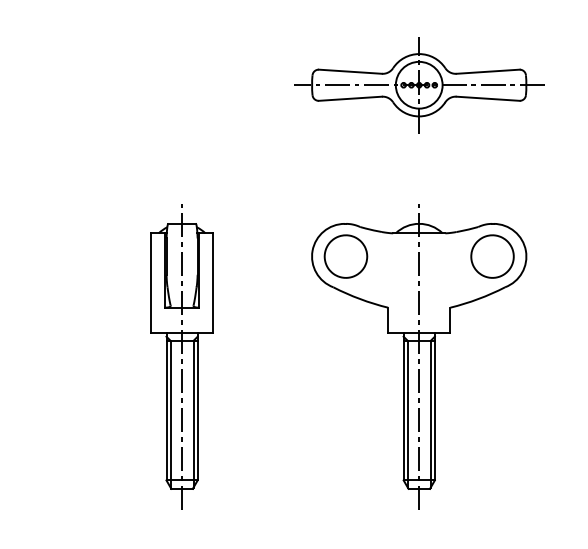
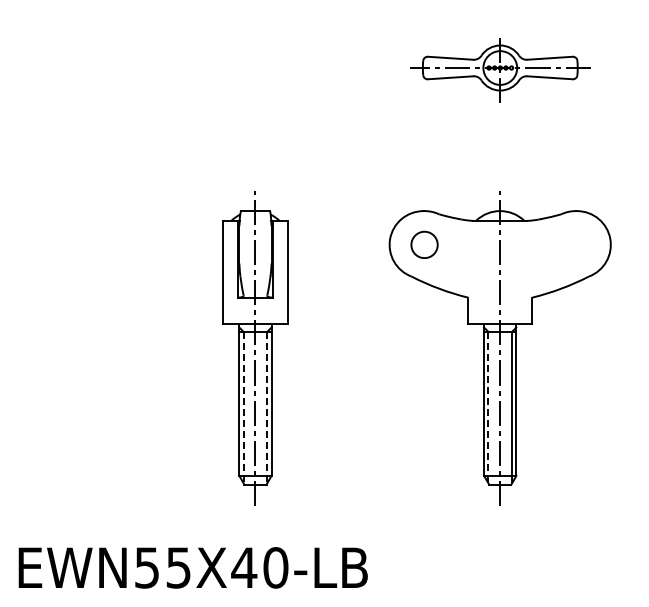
part: (419, 84) -> (500, 67), size x0.7
part: (345, 256) -> (424, 244), size x0.6
part: (492, 256) -> (575, 244), removed
line: (170, 414) -> (243, 407), solid -> dashed
line: (193, 414) -> (267, 407), solid -> dashed
line: (407, 414) -> (488, 407), solid -> dashed

